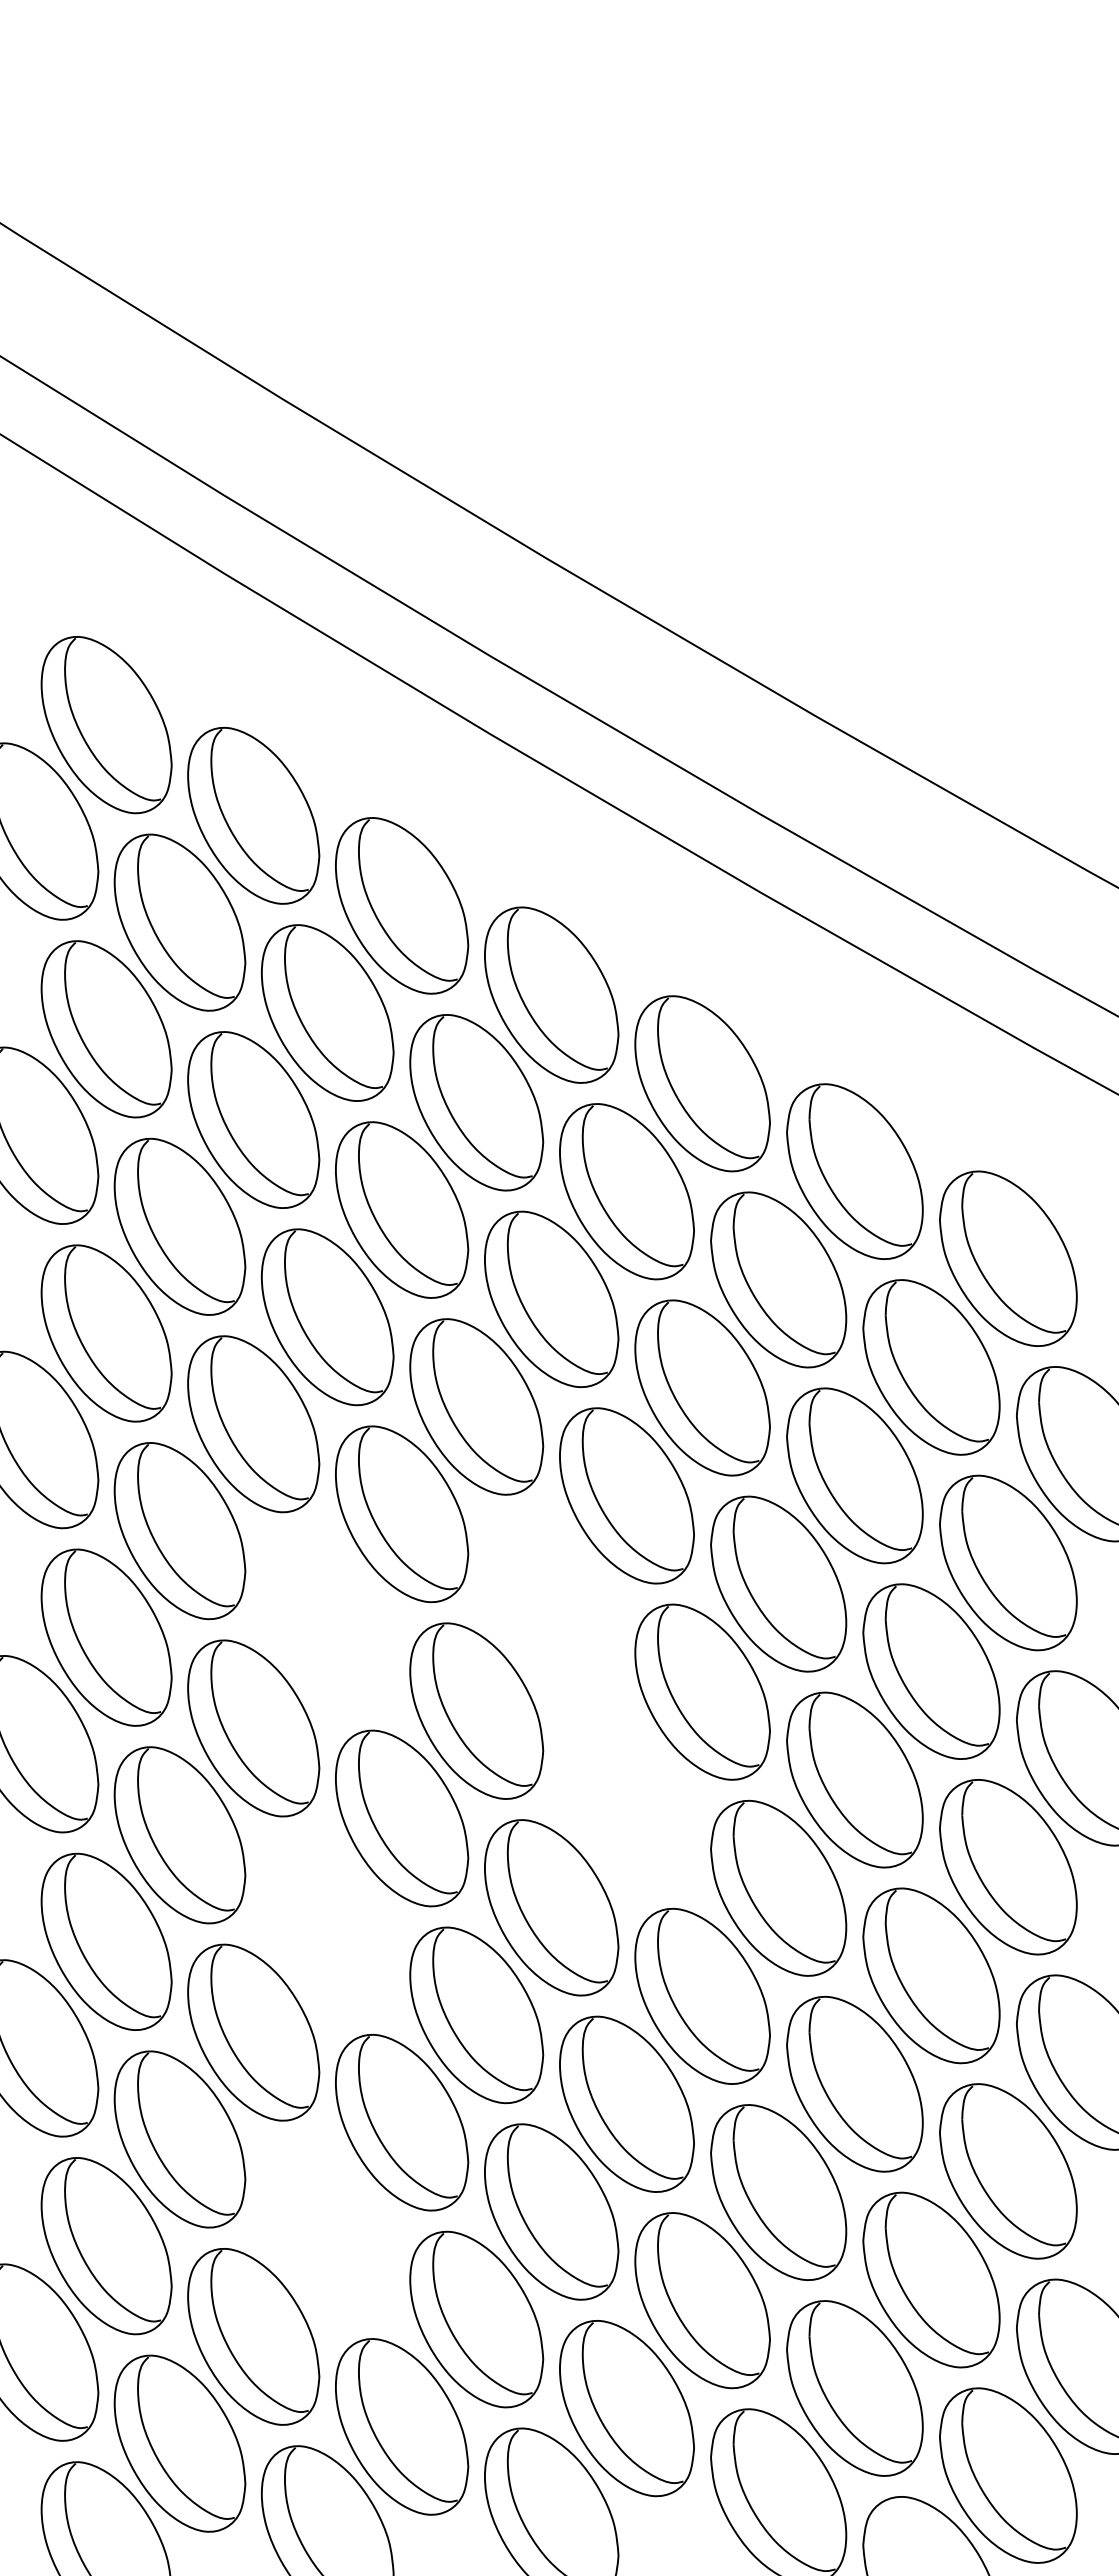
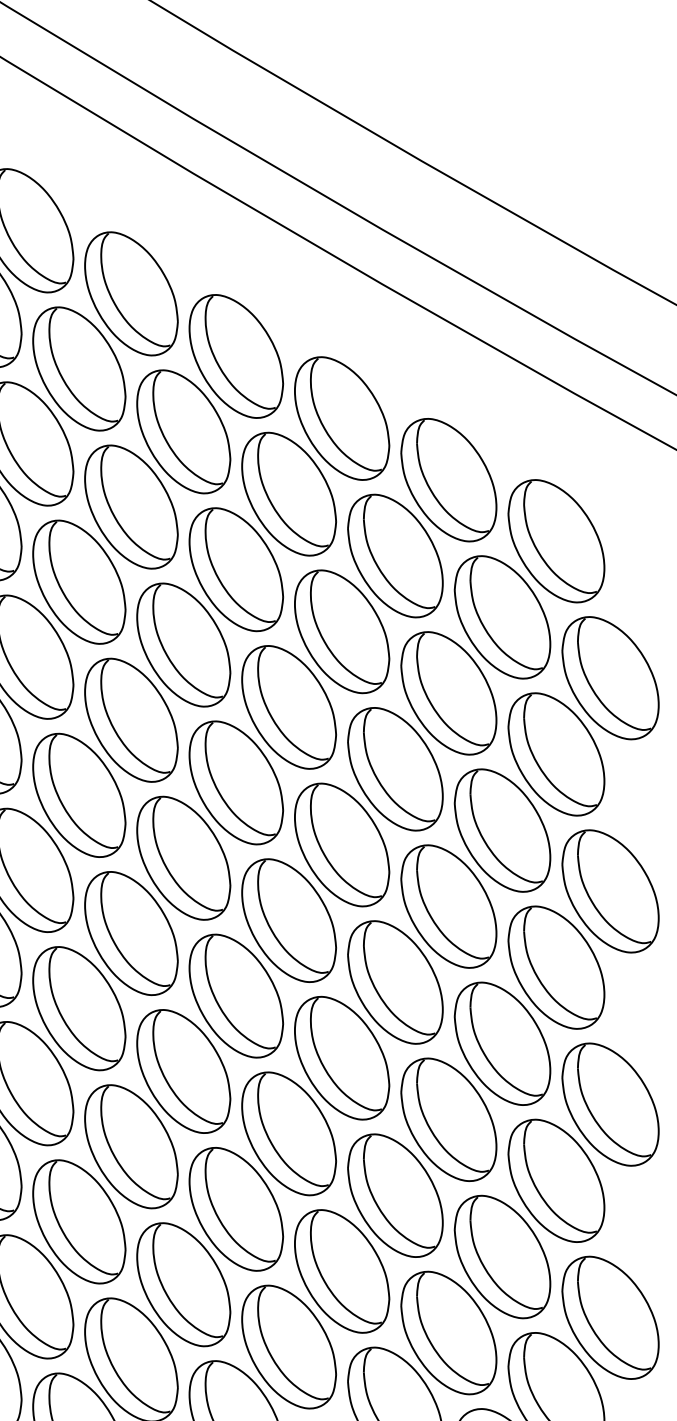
part: (551, 1603) -> (236, 782), added
part: (327, 1621) -> (79, 795), added
part: (626, 1799) -> (288, 920), added
part: (327, 1925) -> (79, 1008), added
part: (327, 2229) -> (79, 1221), added

